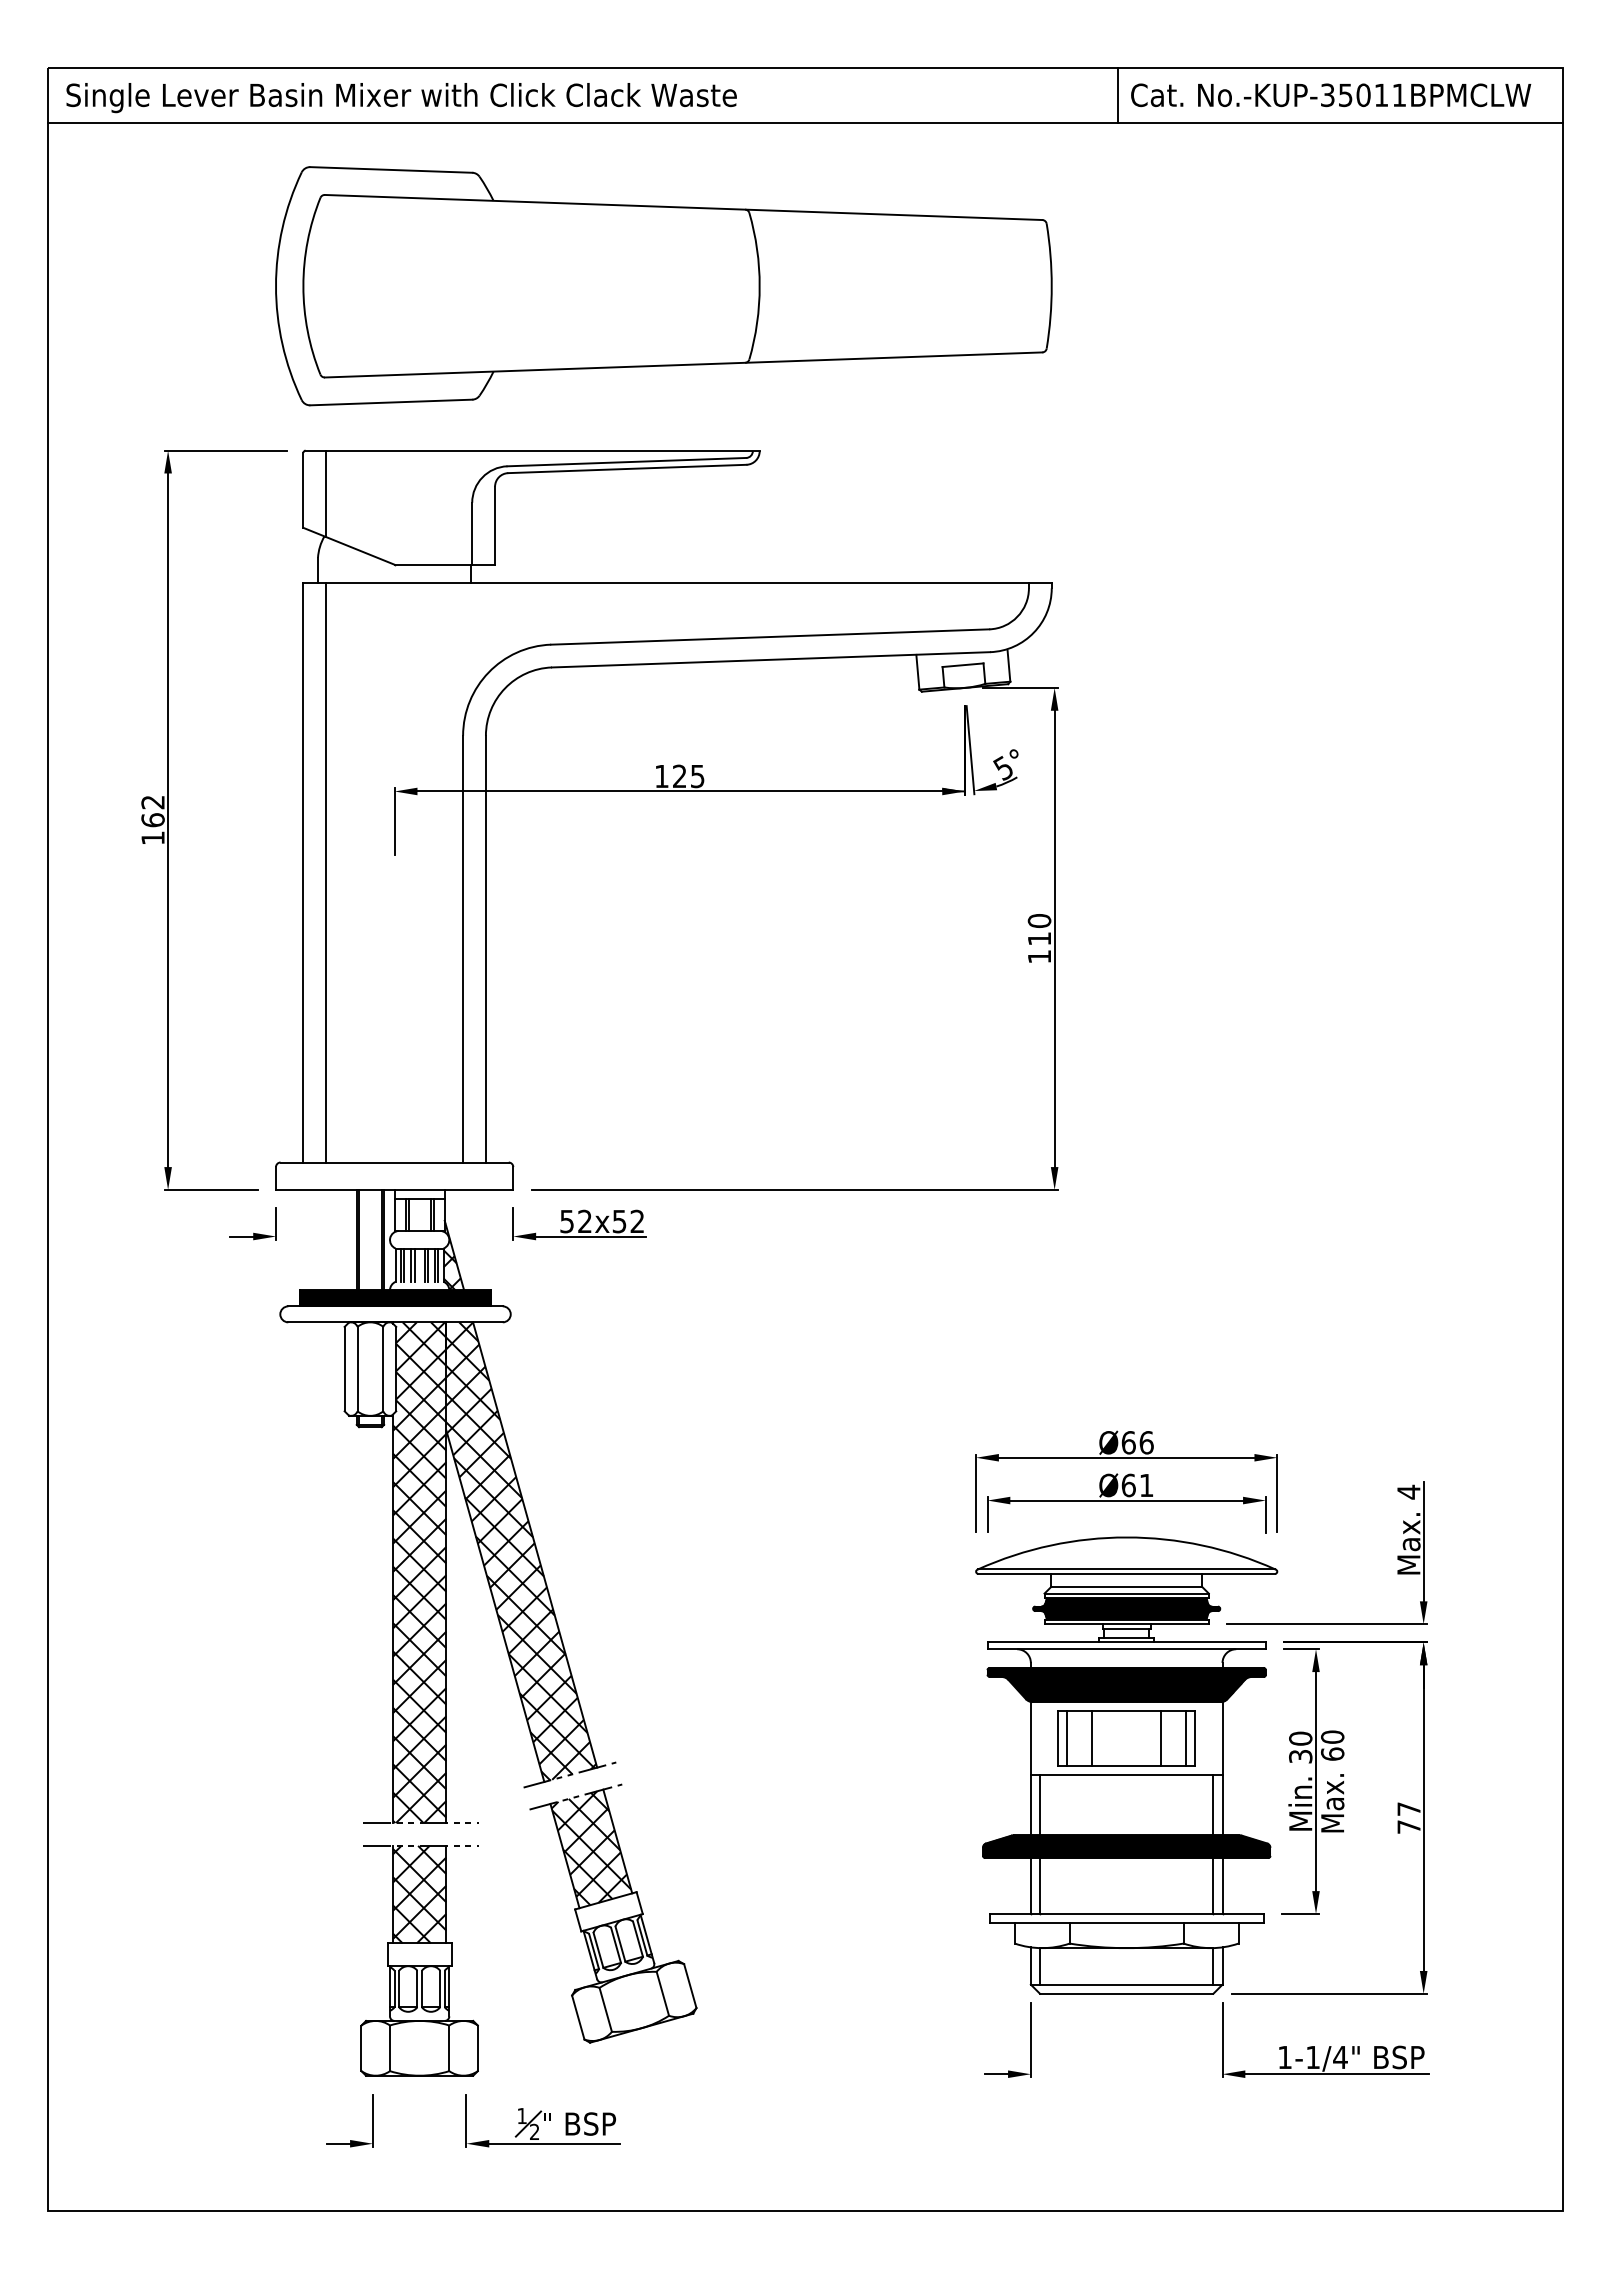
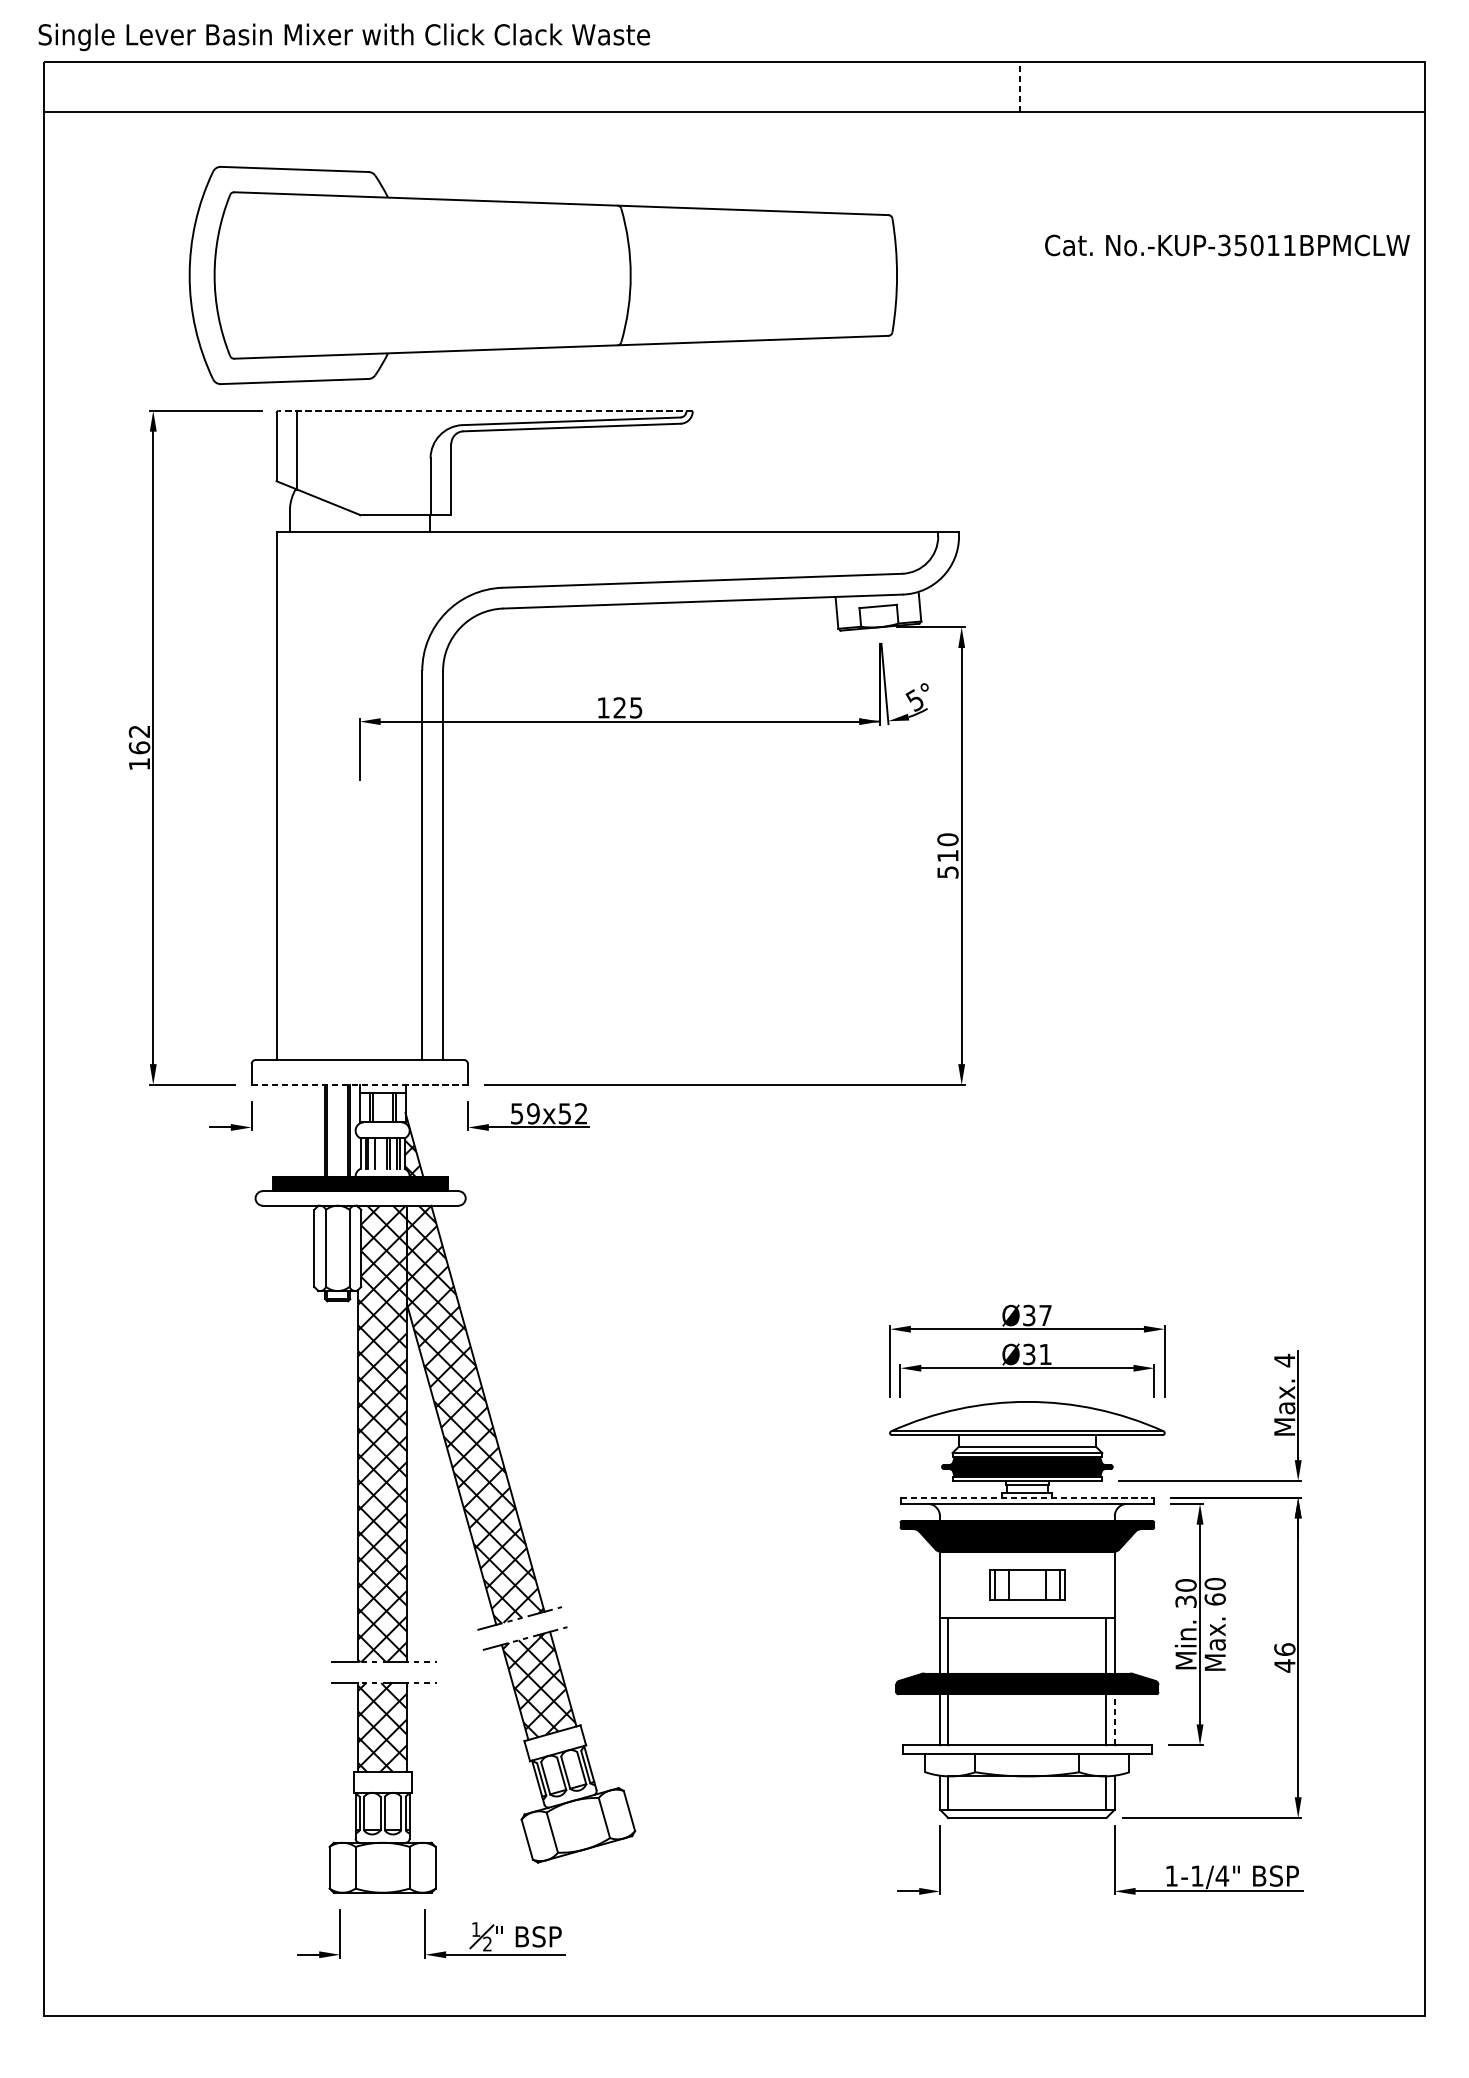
line: (1118, 95) -> (1019, 86), solid -> dashed
text: (1331, 95) -> (1227, 245), moved
text: (401, 98) -> (344, 37), moved
part: (663, 286) -> (543, 275), moved
line: (532, 450) -> (485, 410), solid -> dashed
line: (326, 872) -> (297, 795), removed
text: (1039, 956) -> (947, 872), 110 -> 510
line: (394, 1189) -> (359, 1084), solid -> dashed
text: (584, 1221) -> (532, 1113), 52x52 -> 59x52
line: (414, 1264) -> (377, 1152), removed
text: (1137, 1442) -> (1037, 1315), Ø66 -> Ø37
text: (1128, 1485) -> (1029, 1354), Ø61 -> Ø31
line: (1127, 1642) -> (1028, 1497), solid -> dashed
part: (1126, 1738) -> (1027, 1585), size x0.6
text: (1408, 1818) -> (1284, 1658), 77 -> 46
line: (1222, 1886) -> (1114, 1720), solid -> dashed

